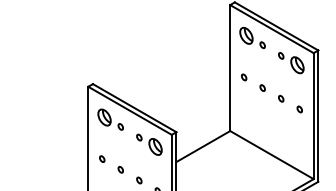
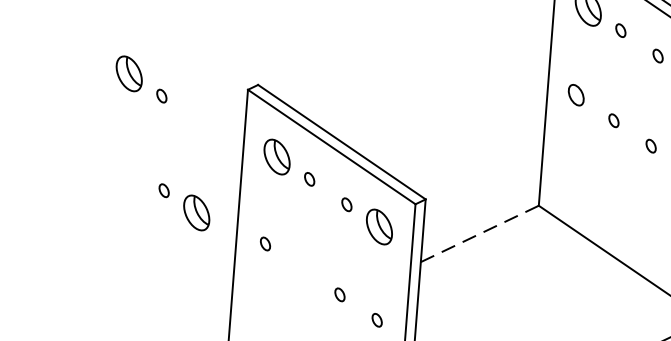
part: (244, 77) -> (577, 95), size x1.6
part: (37, 85) -> (141, 78), added
part: (62, 144) -> (184, 206), added
line: (203, 146) -> (480, 233), solid -> dashed
part: (120, 169) -> (302, 268), removed

